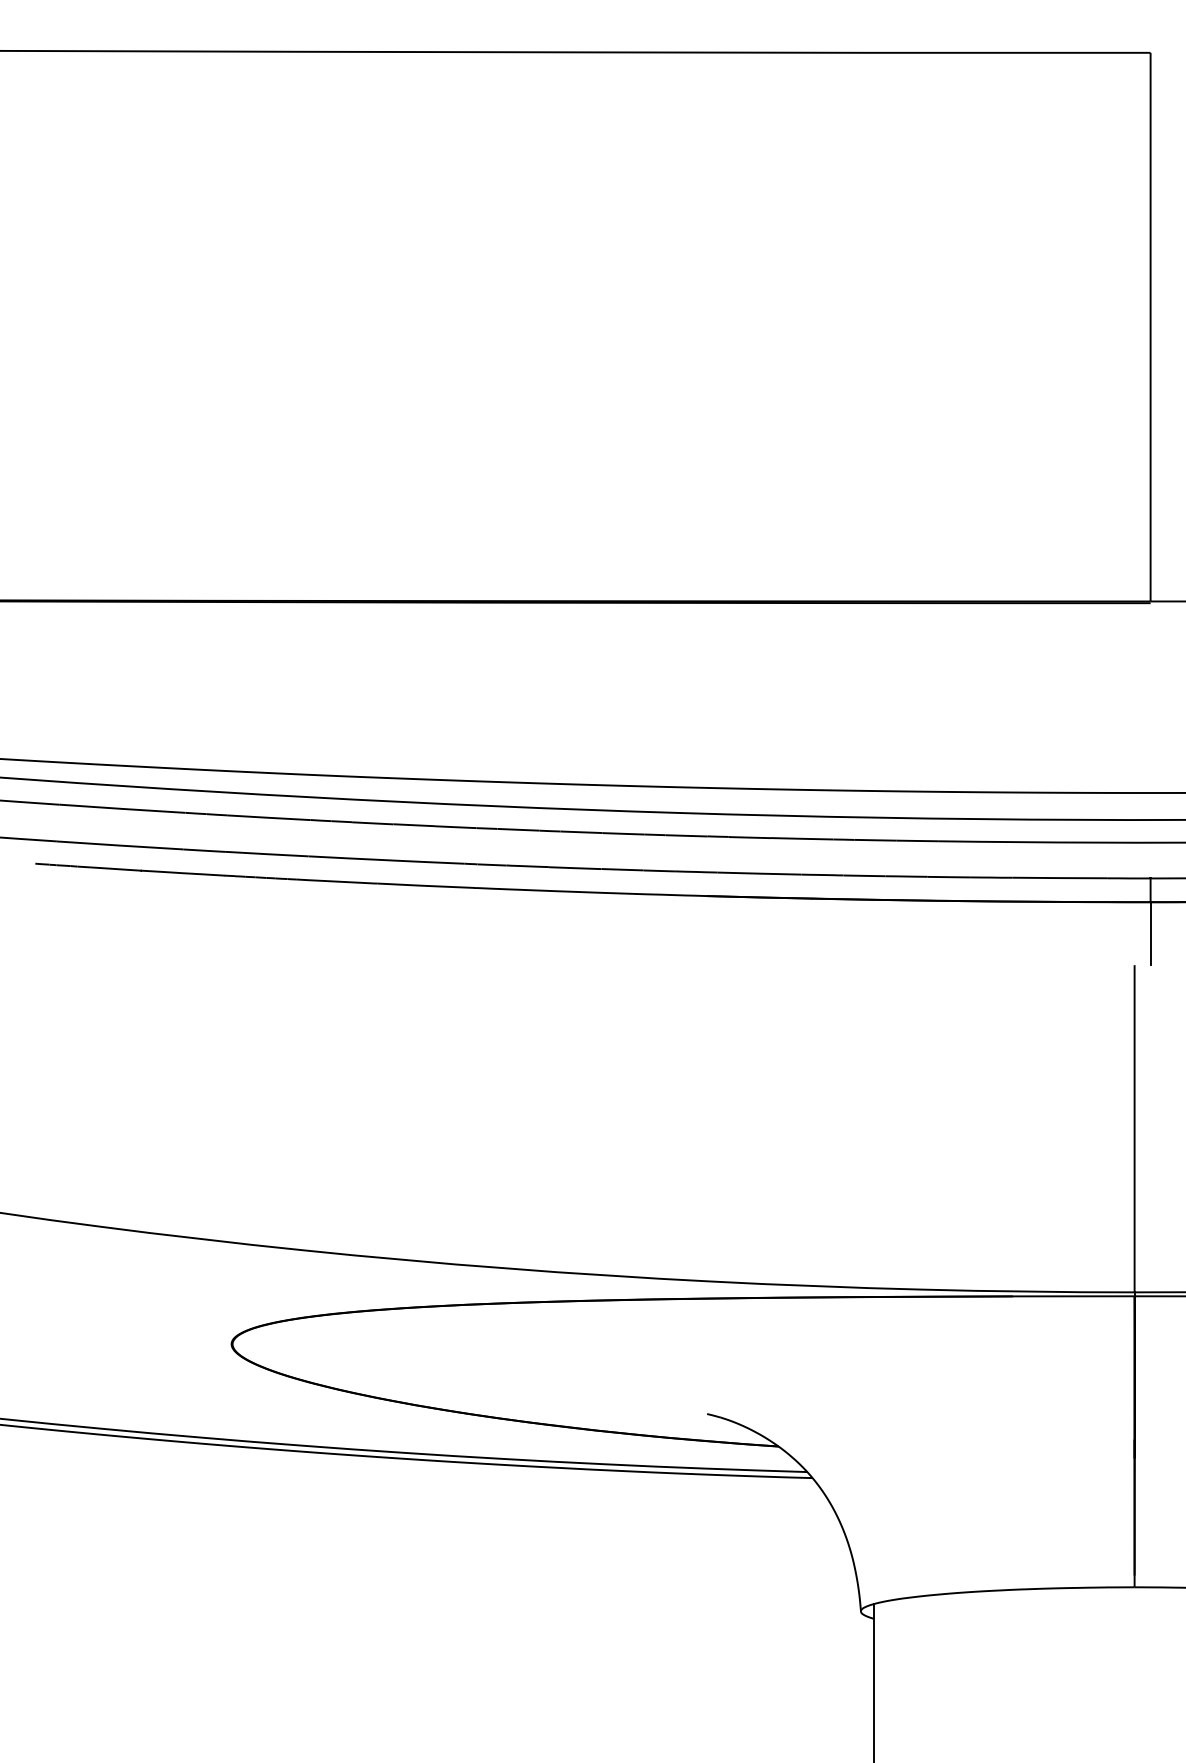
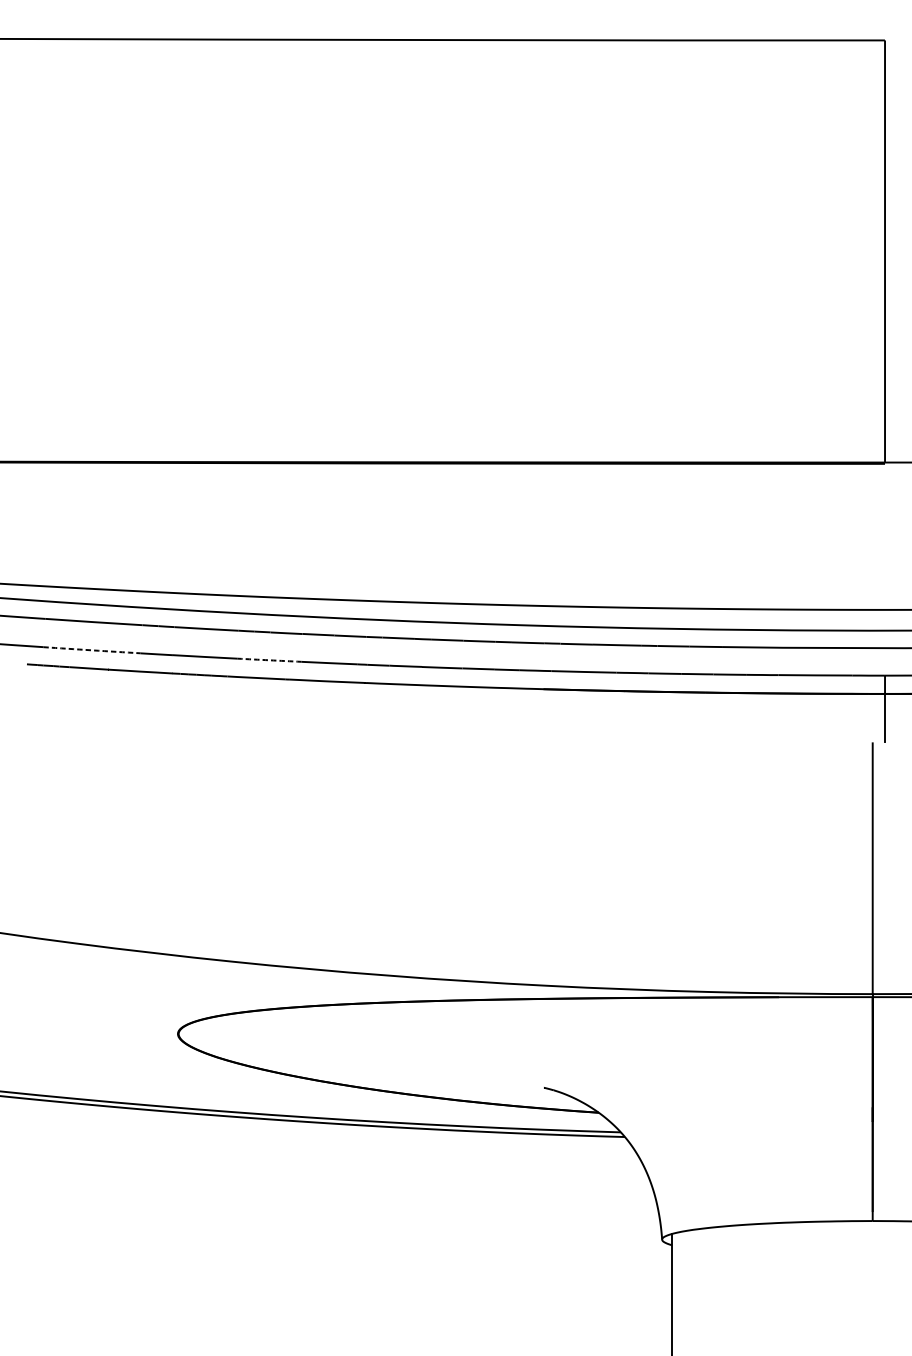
arc: (119, 845) -> (91, 650), solid -> dashed
arc: (350, 858) -> (269, 660), solid -> dashed

